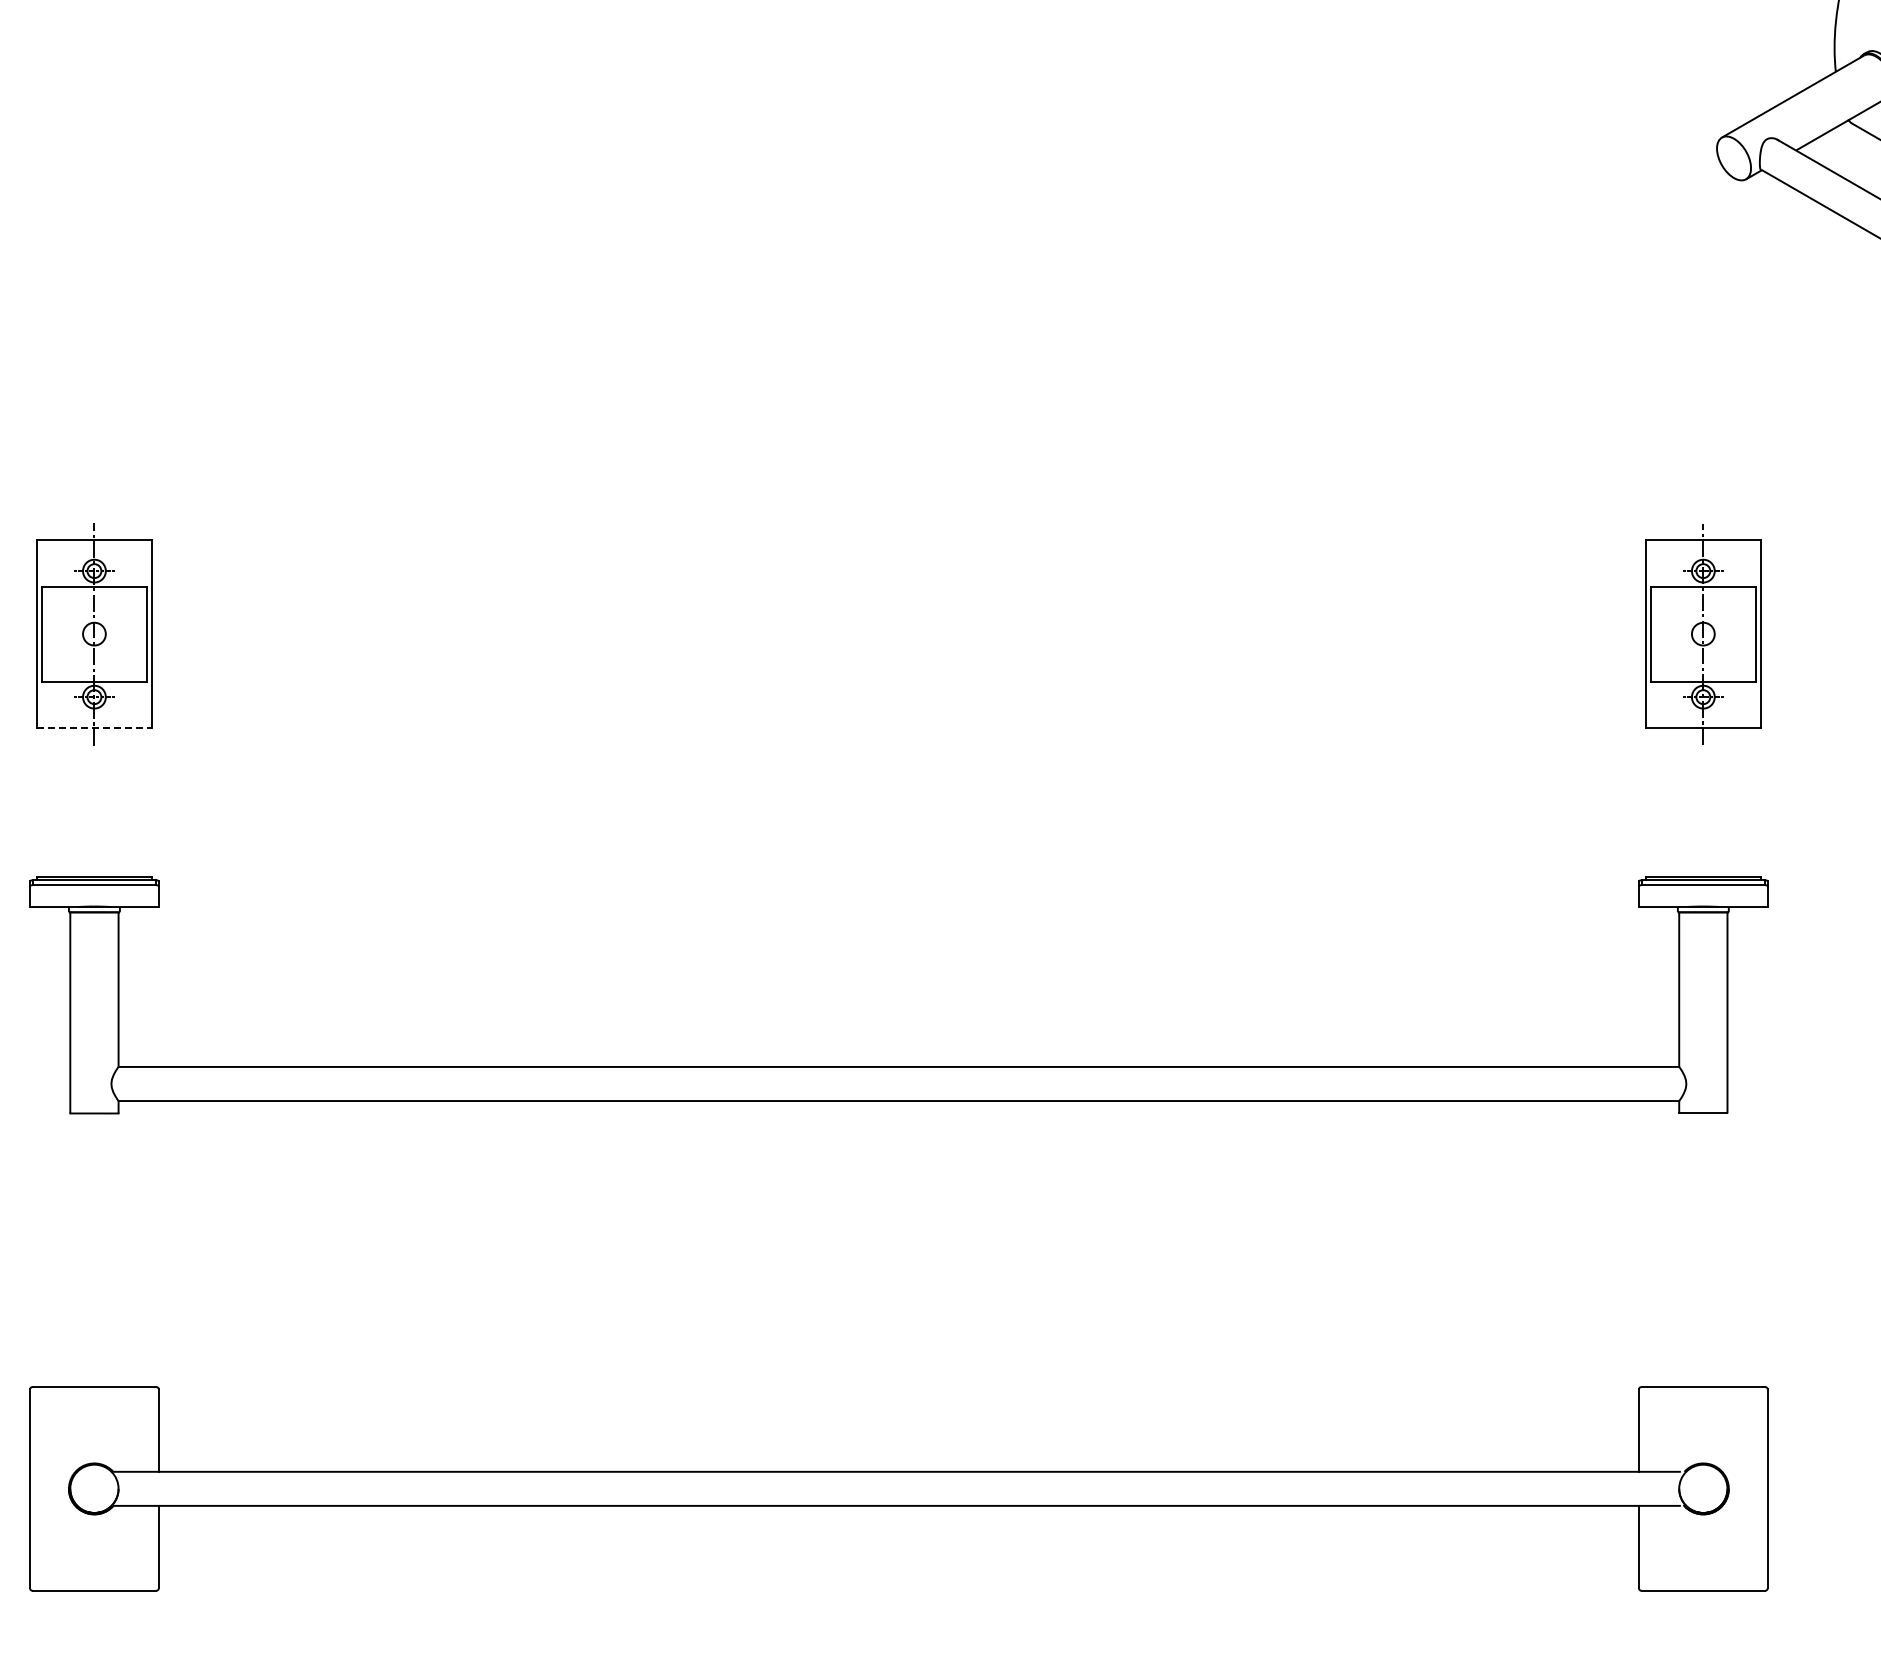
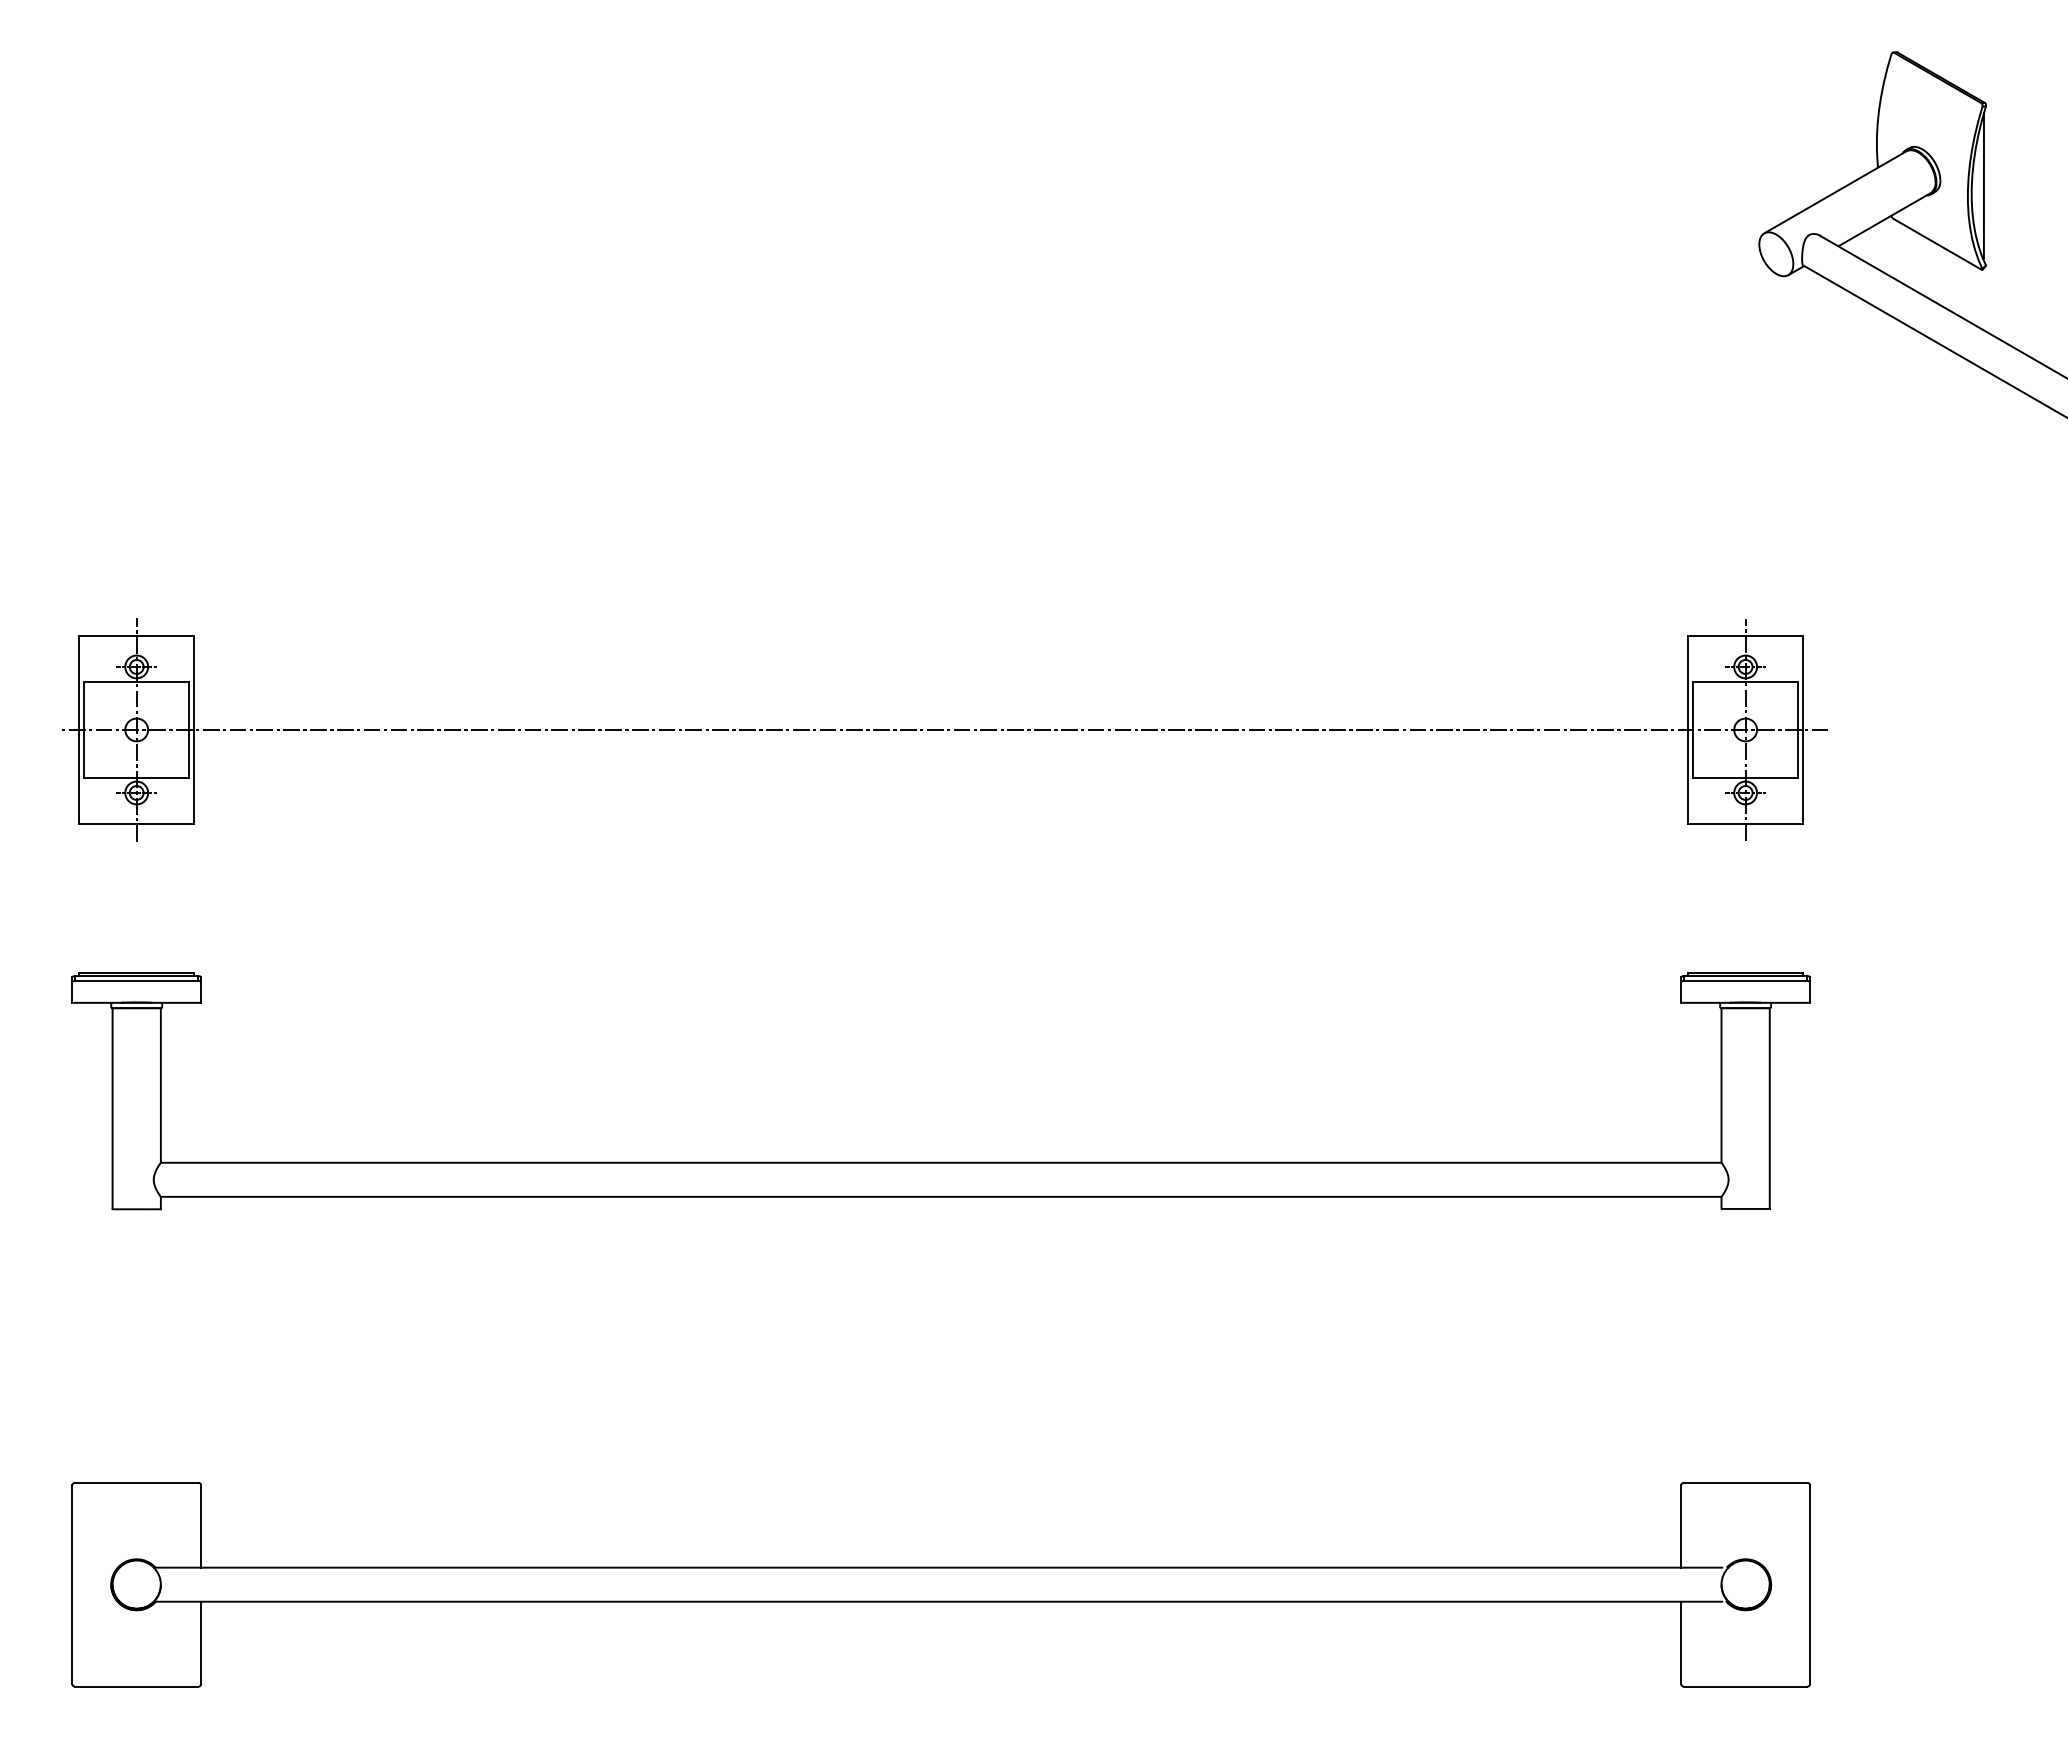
line: (902, 633) -> (944, 729), added
line: (94, 727) -> (136, 823), dashed -> solid

